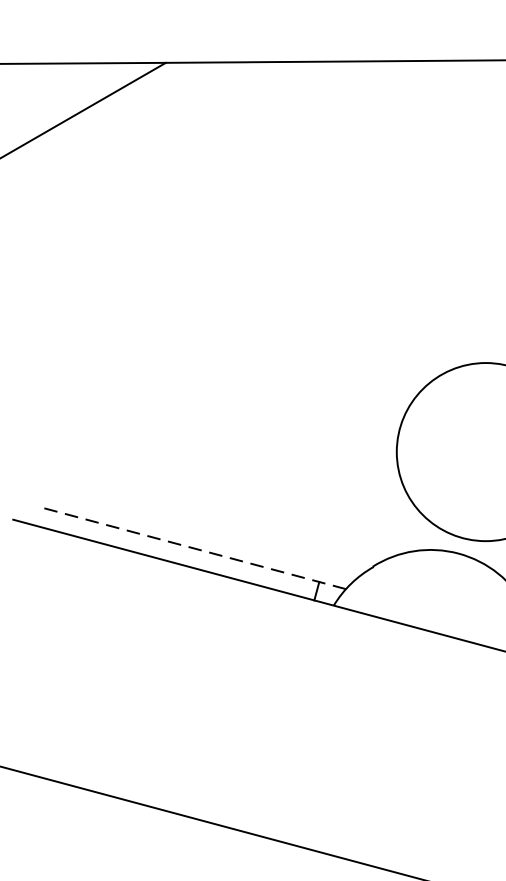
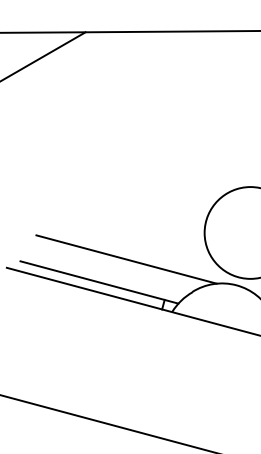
line: (245, 503) -> (126, 259), added
line: (192, 548) -> (99, 282), dashed -> solid

